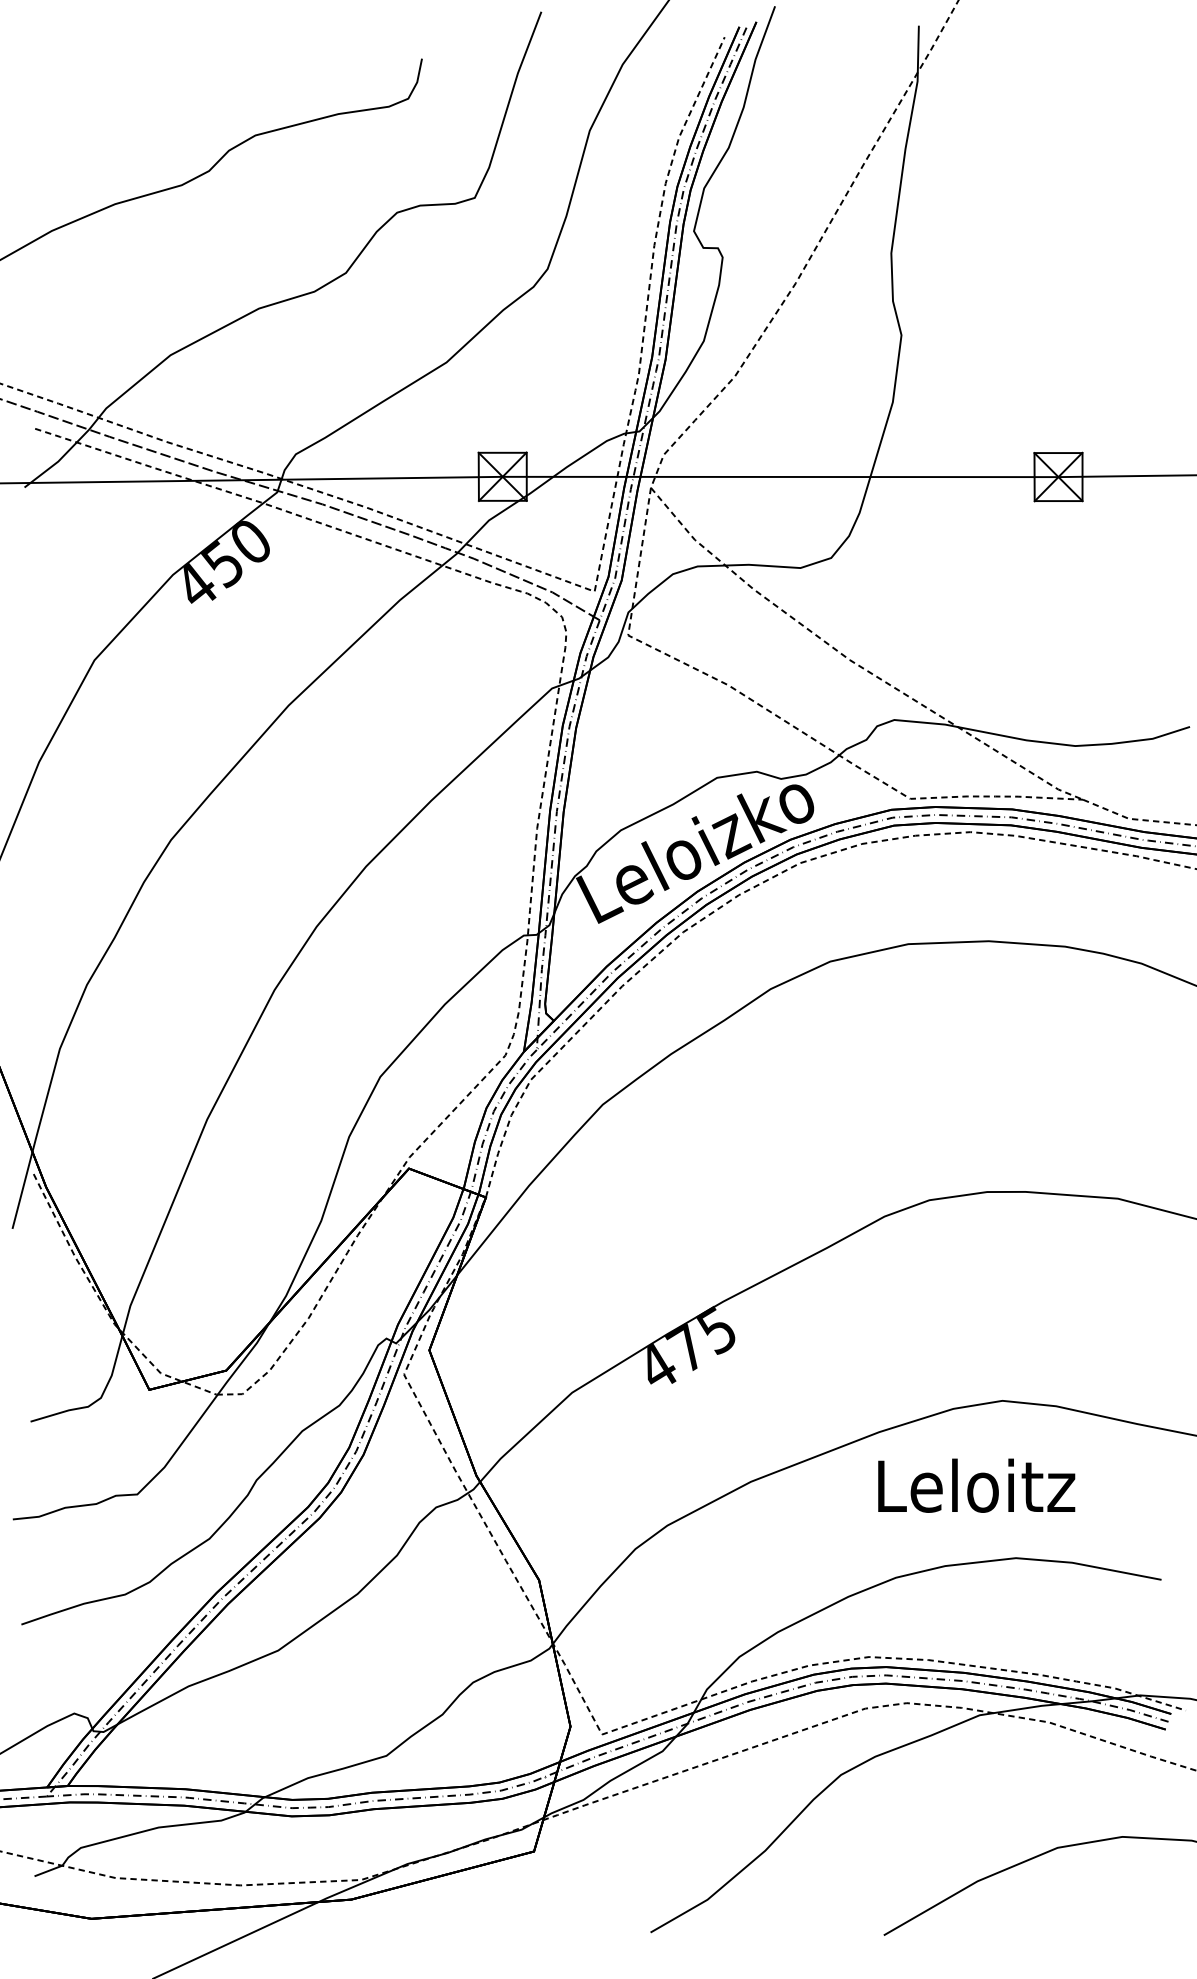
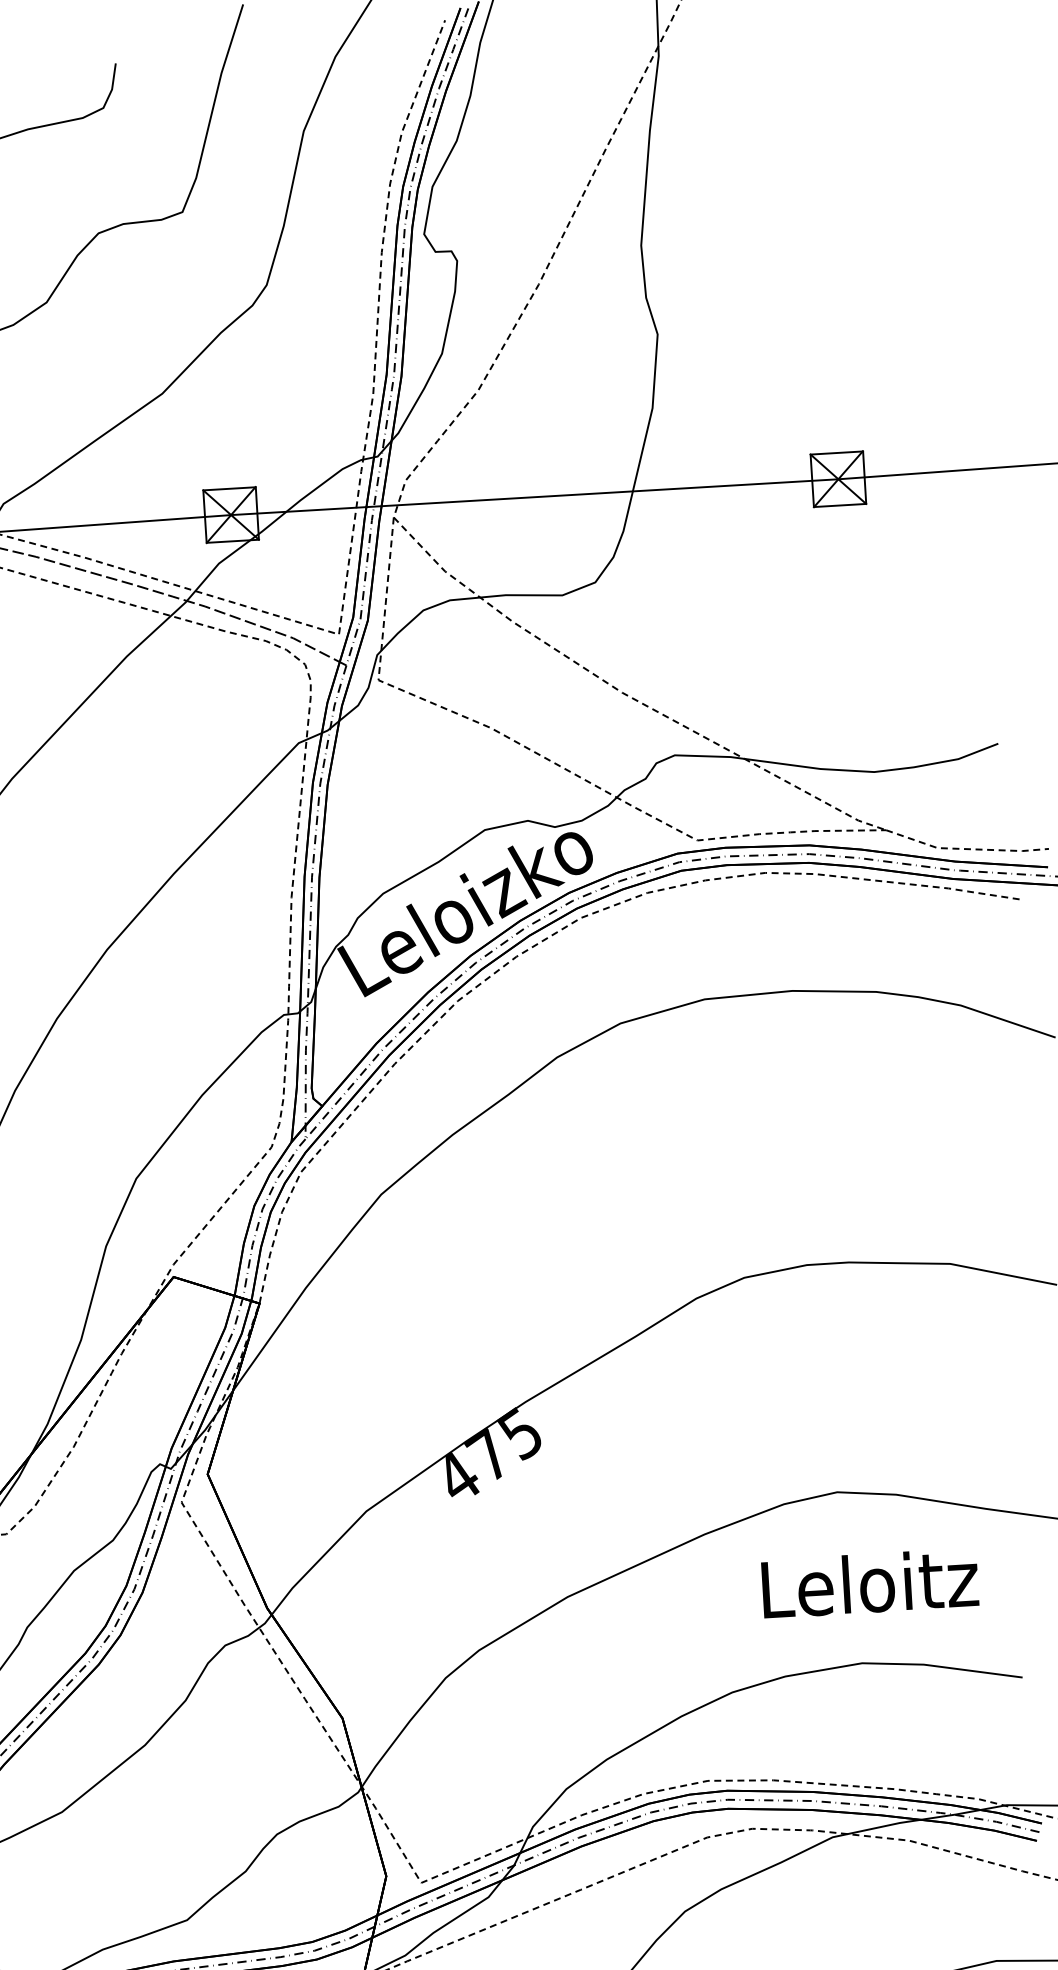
text: (976, 1485) -> (869, 1583), moved

